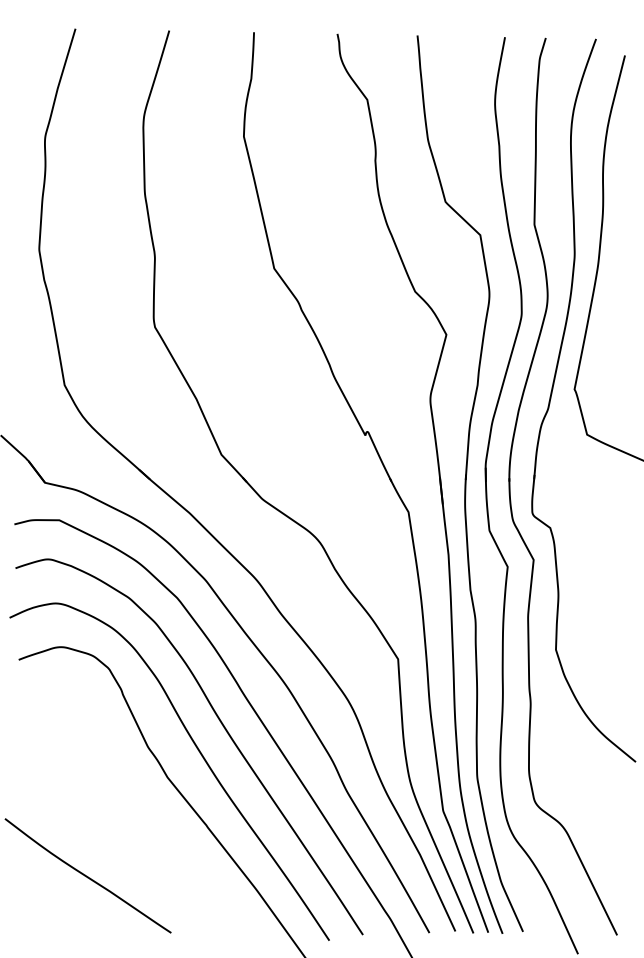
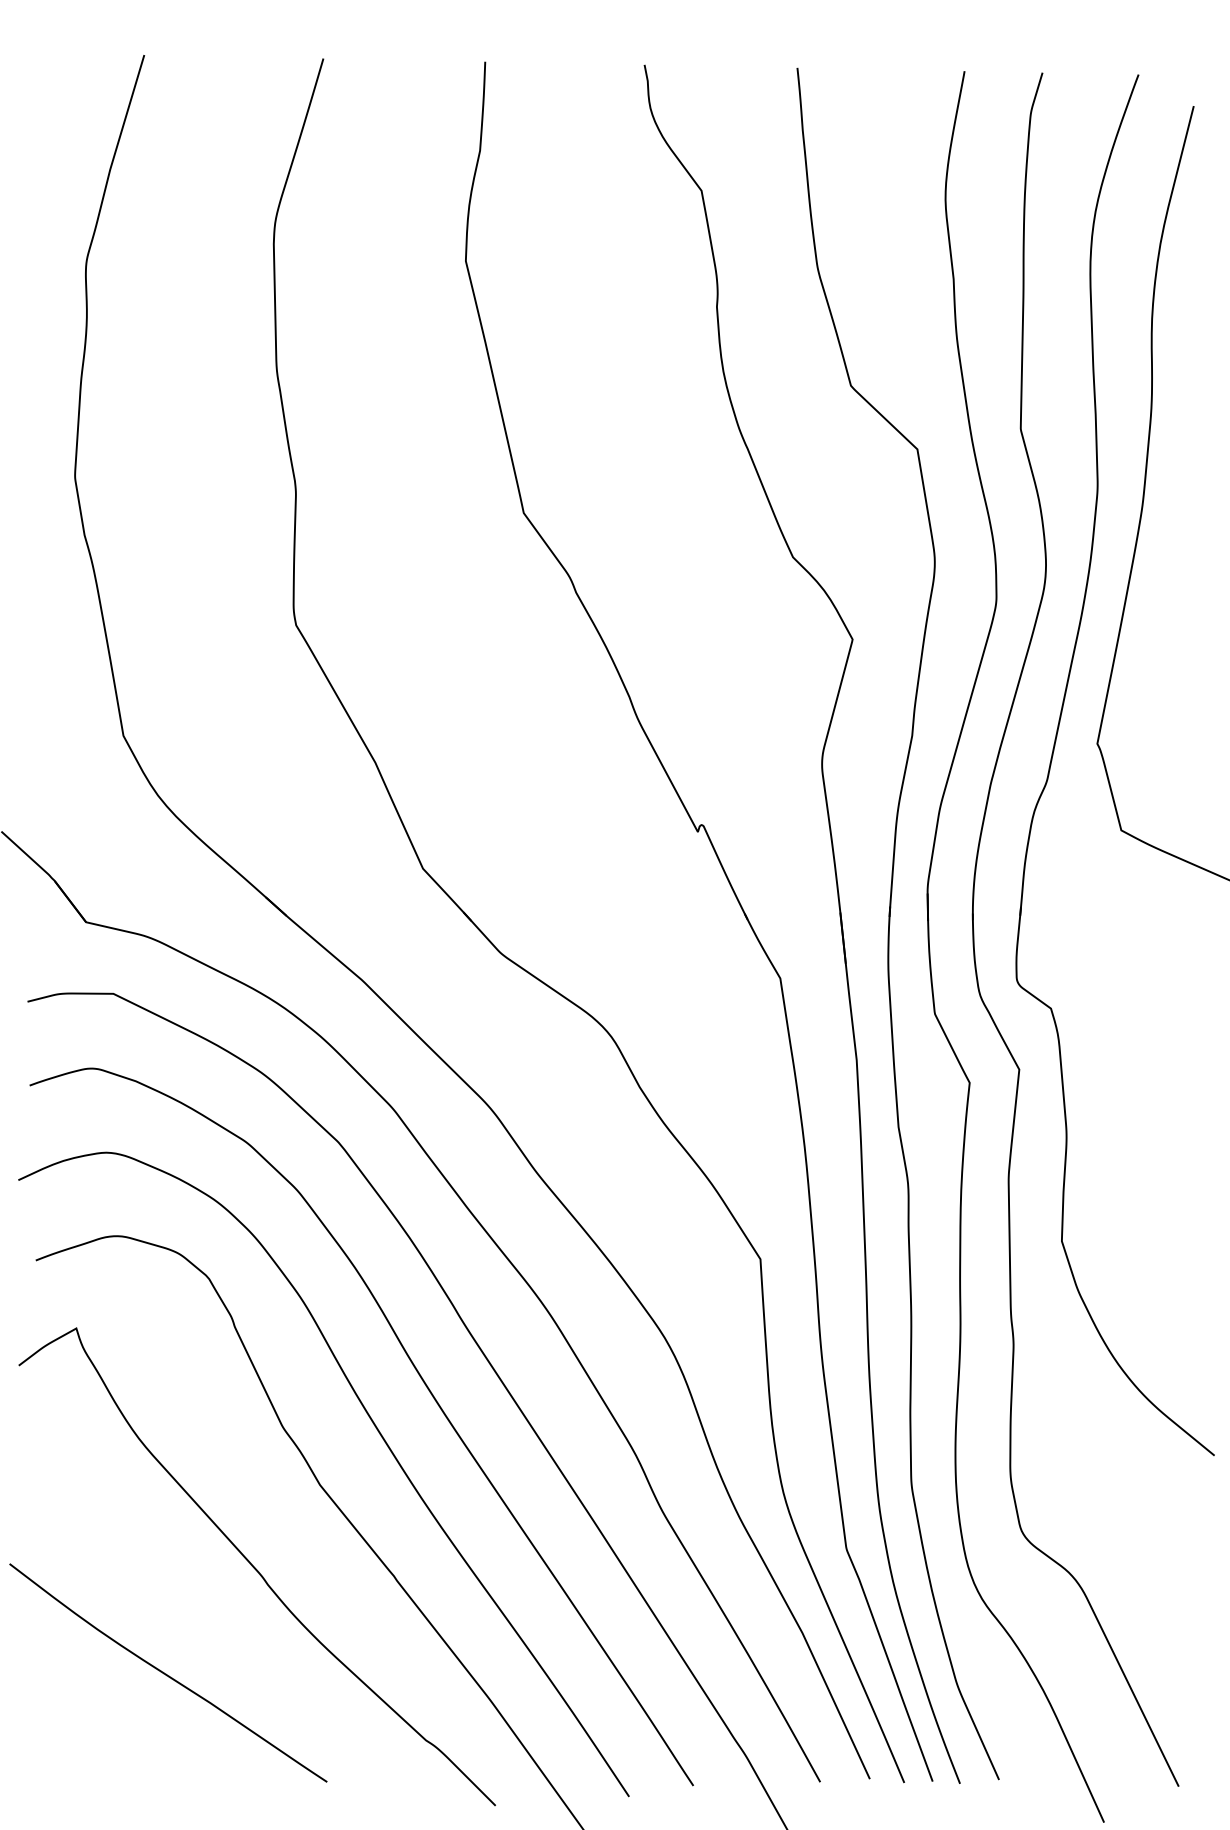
curve: (133, 819) -> (254, 1565), added

